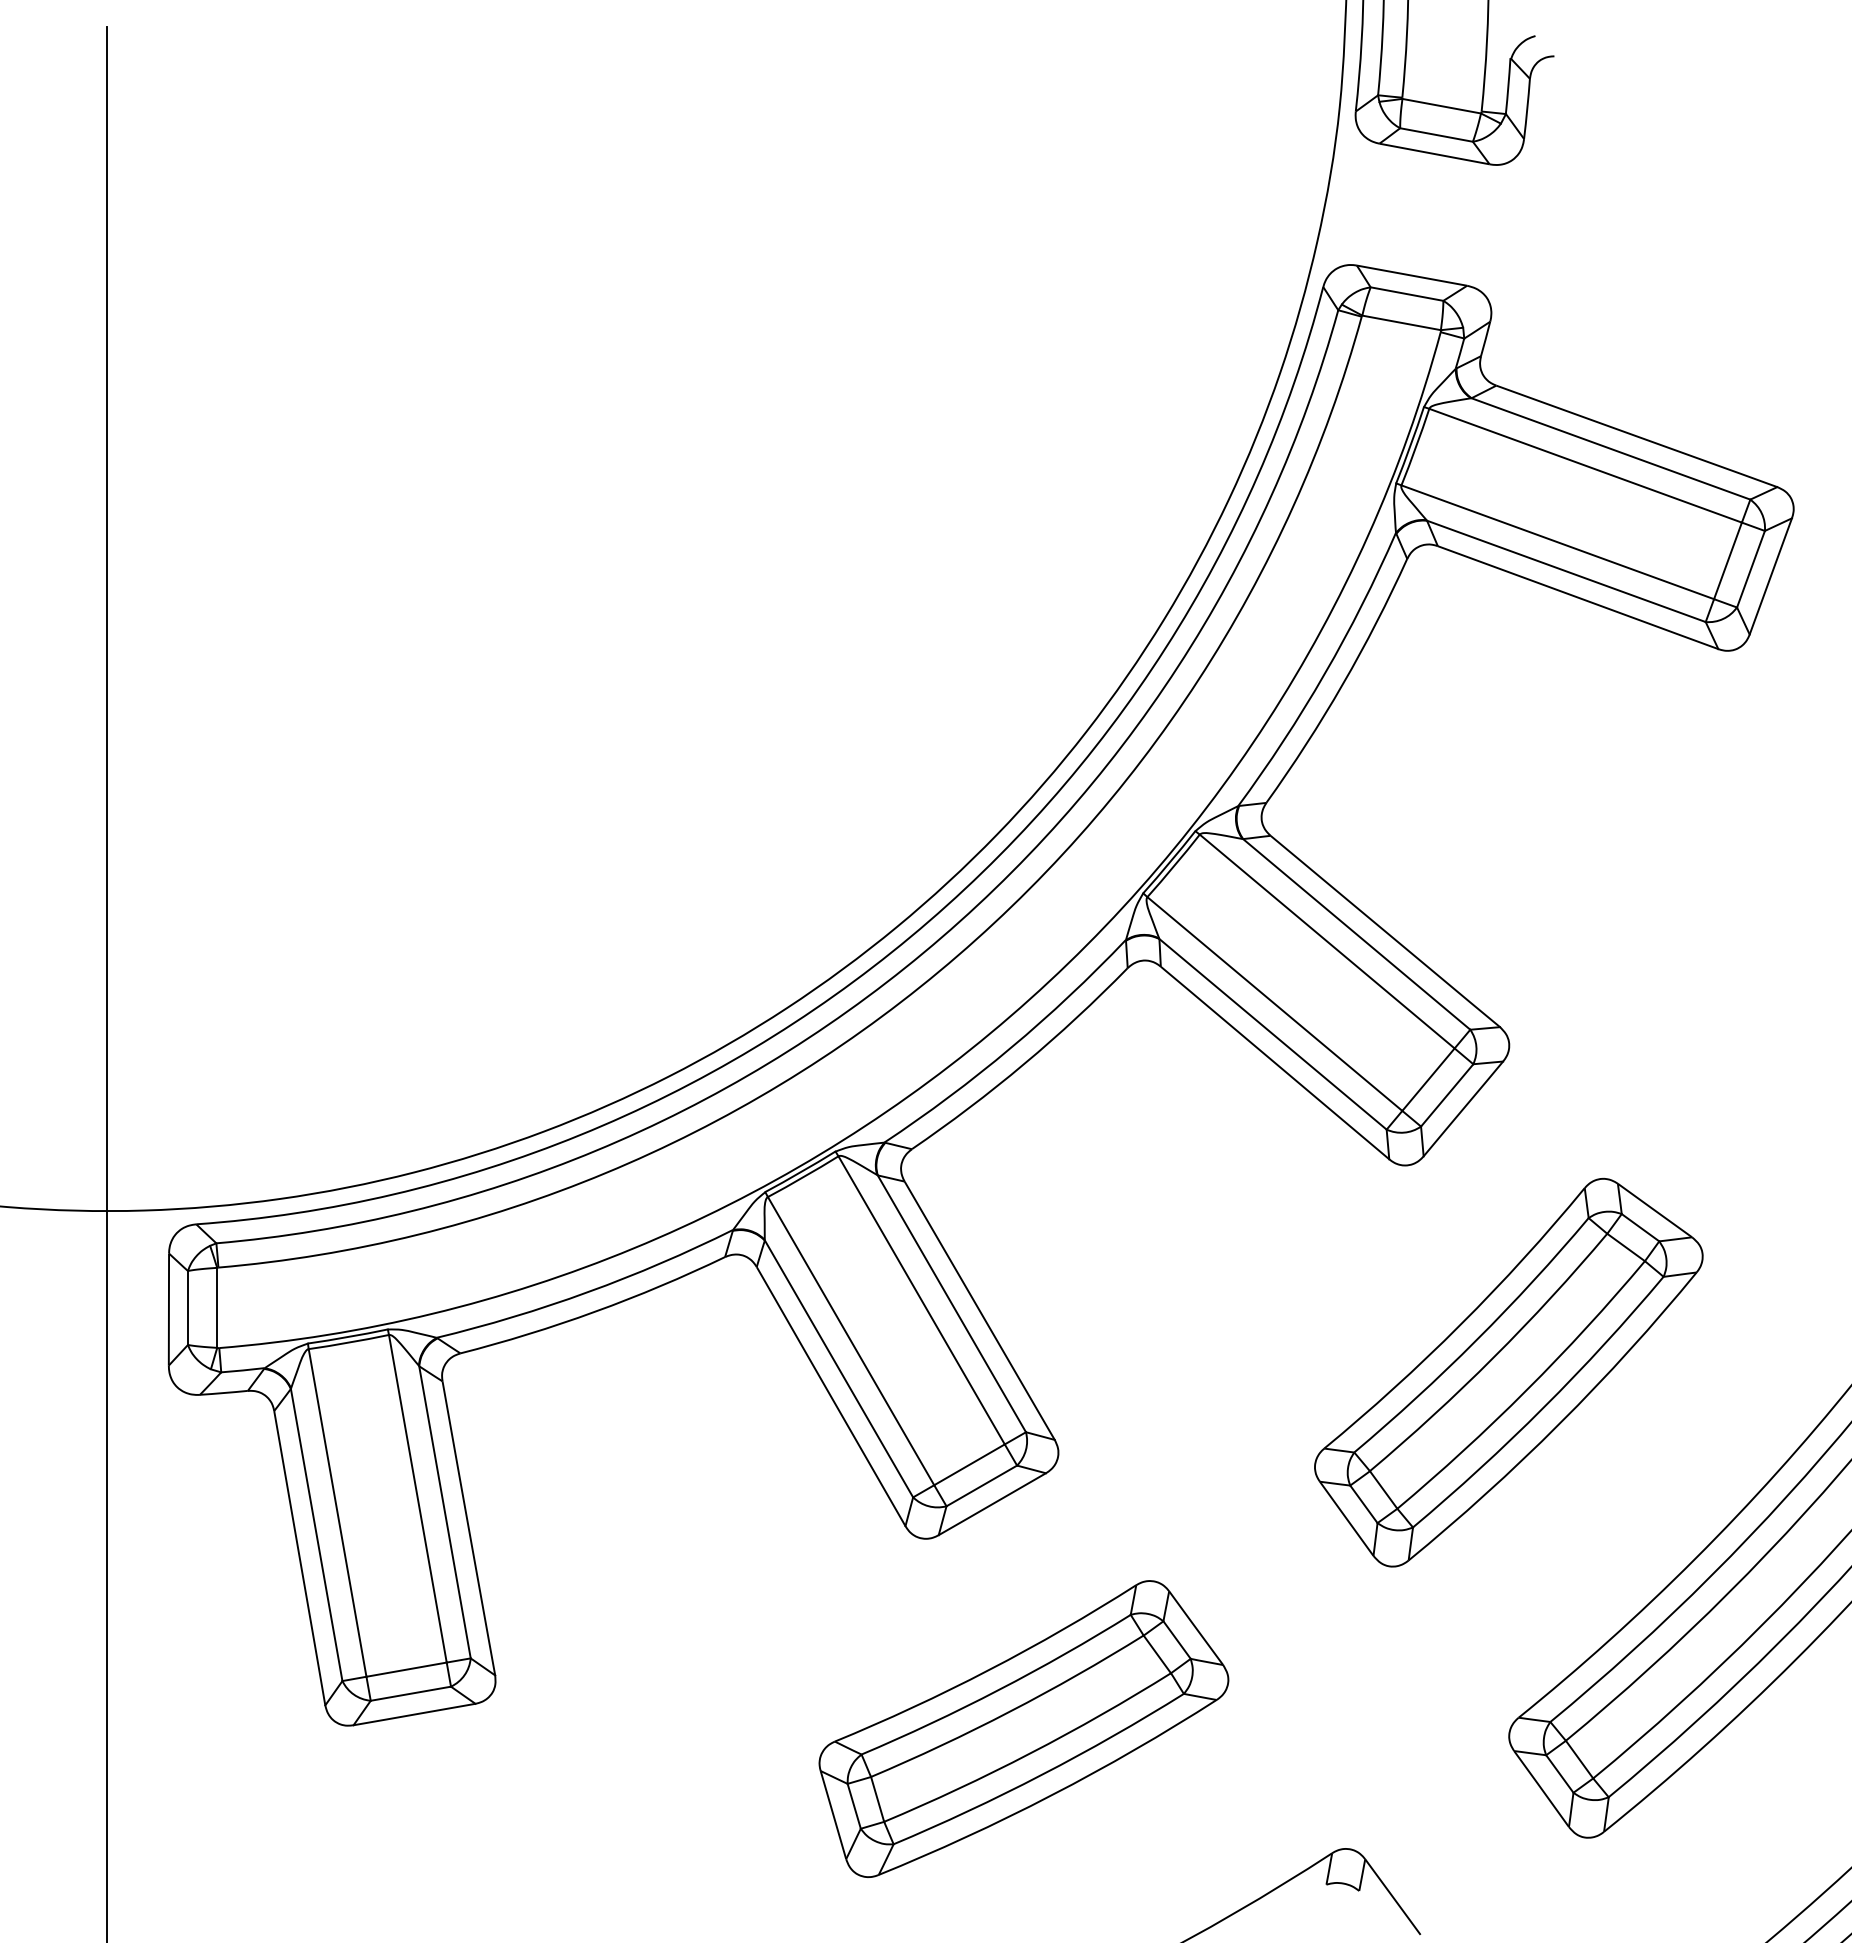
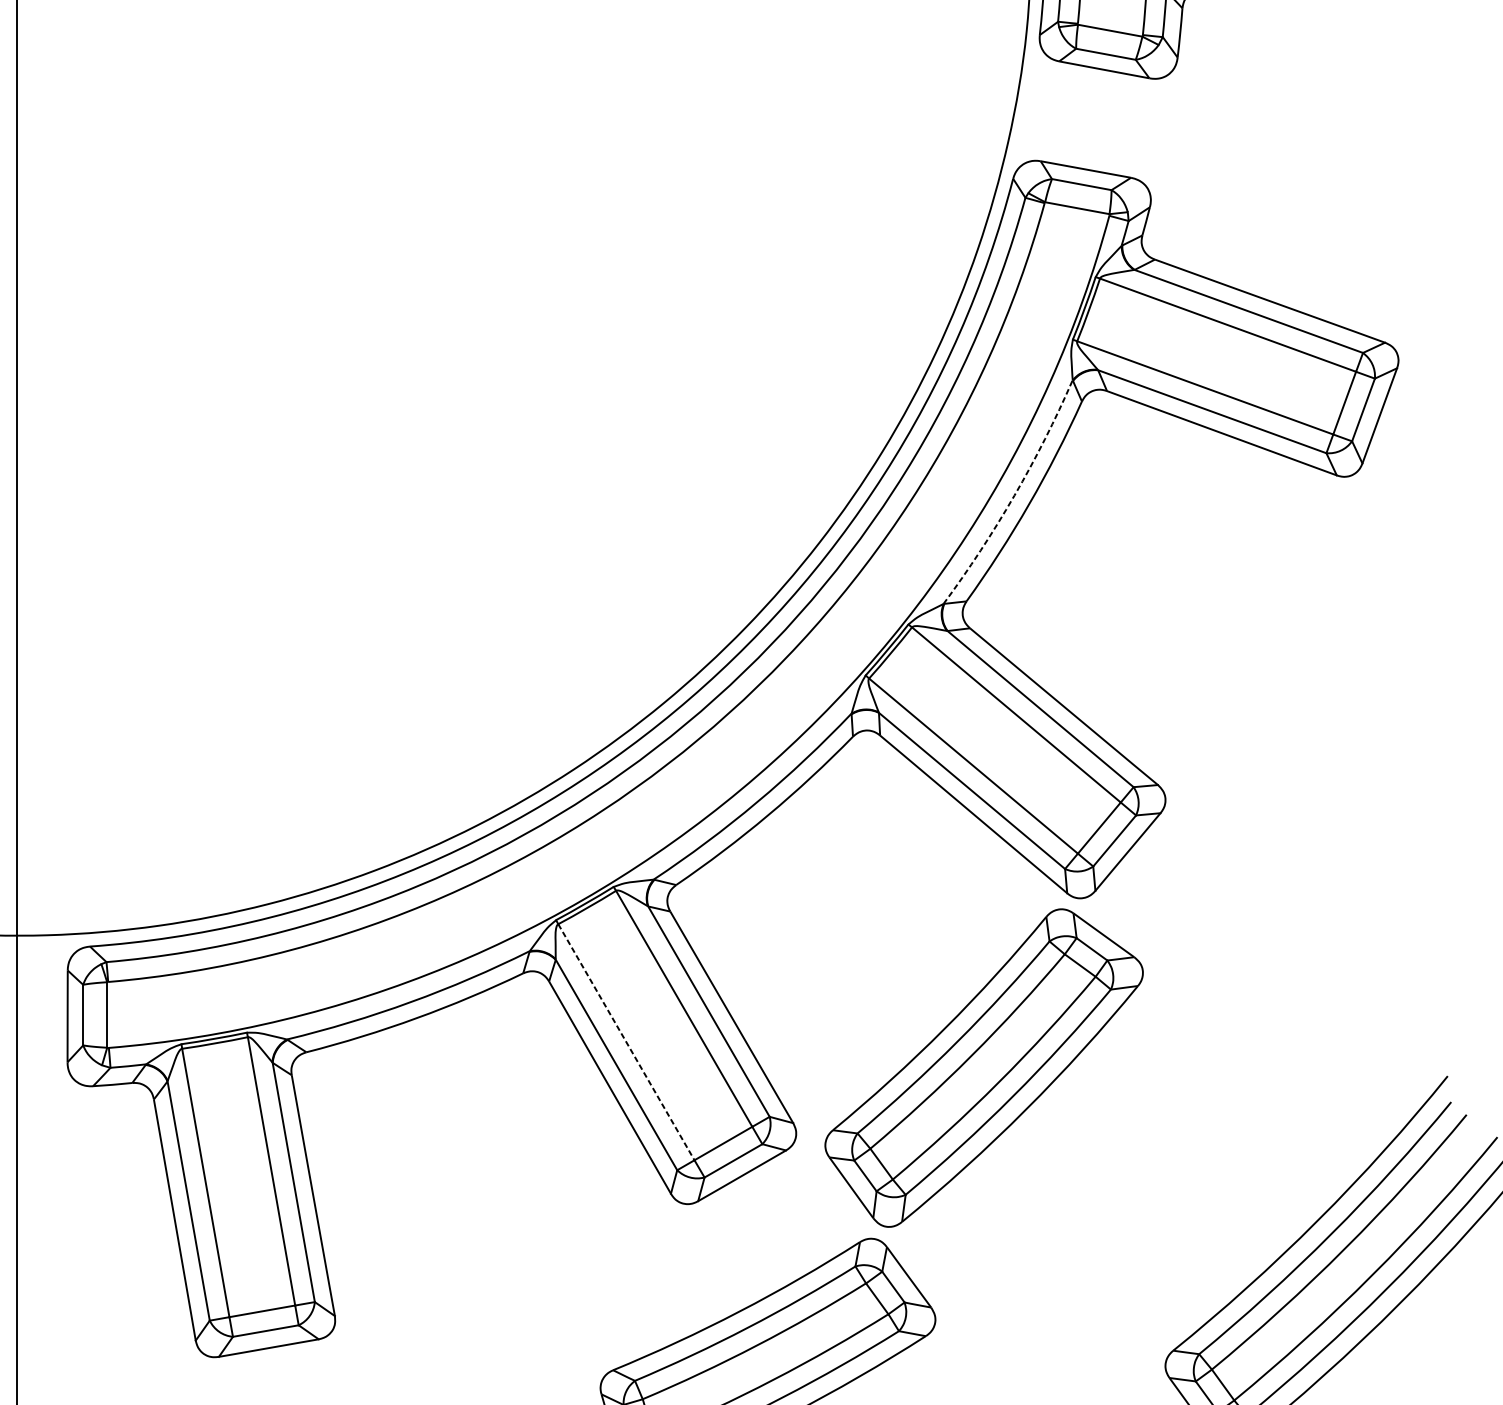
arc: (1324, 673) -> (1014, 495), solid -> dashed
line: (851, 1341) -> (626, 1042), solid -> dashed
part: (1508, 1372) -> (983, 1067), moved

